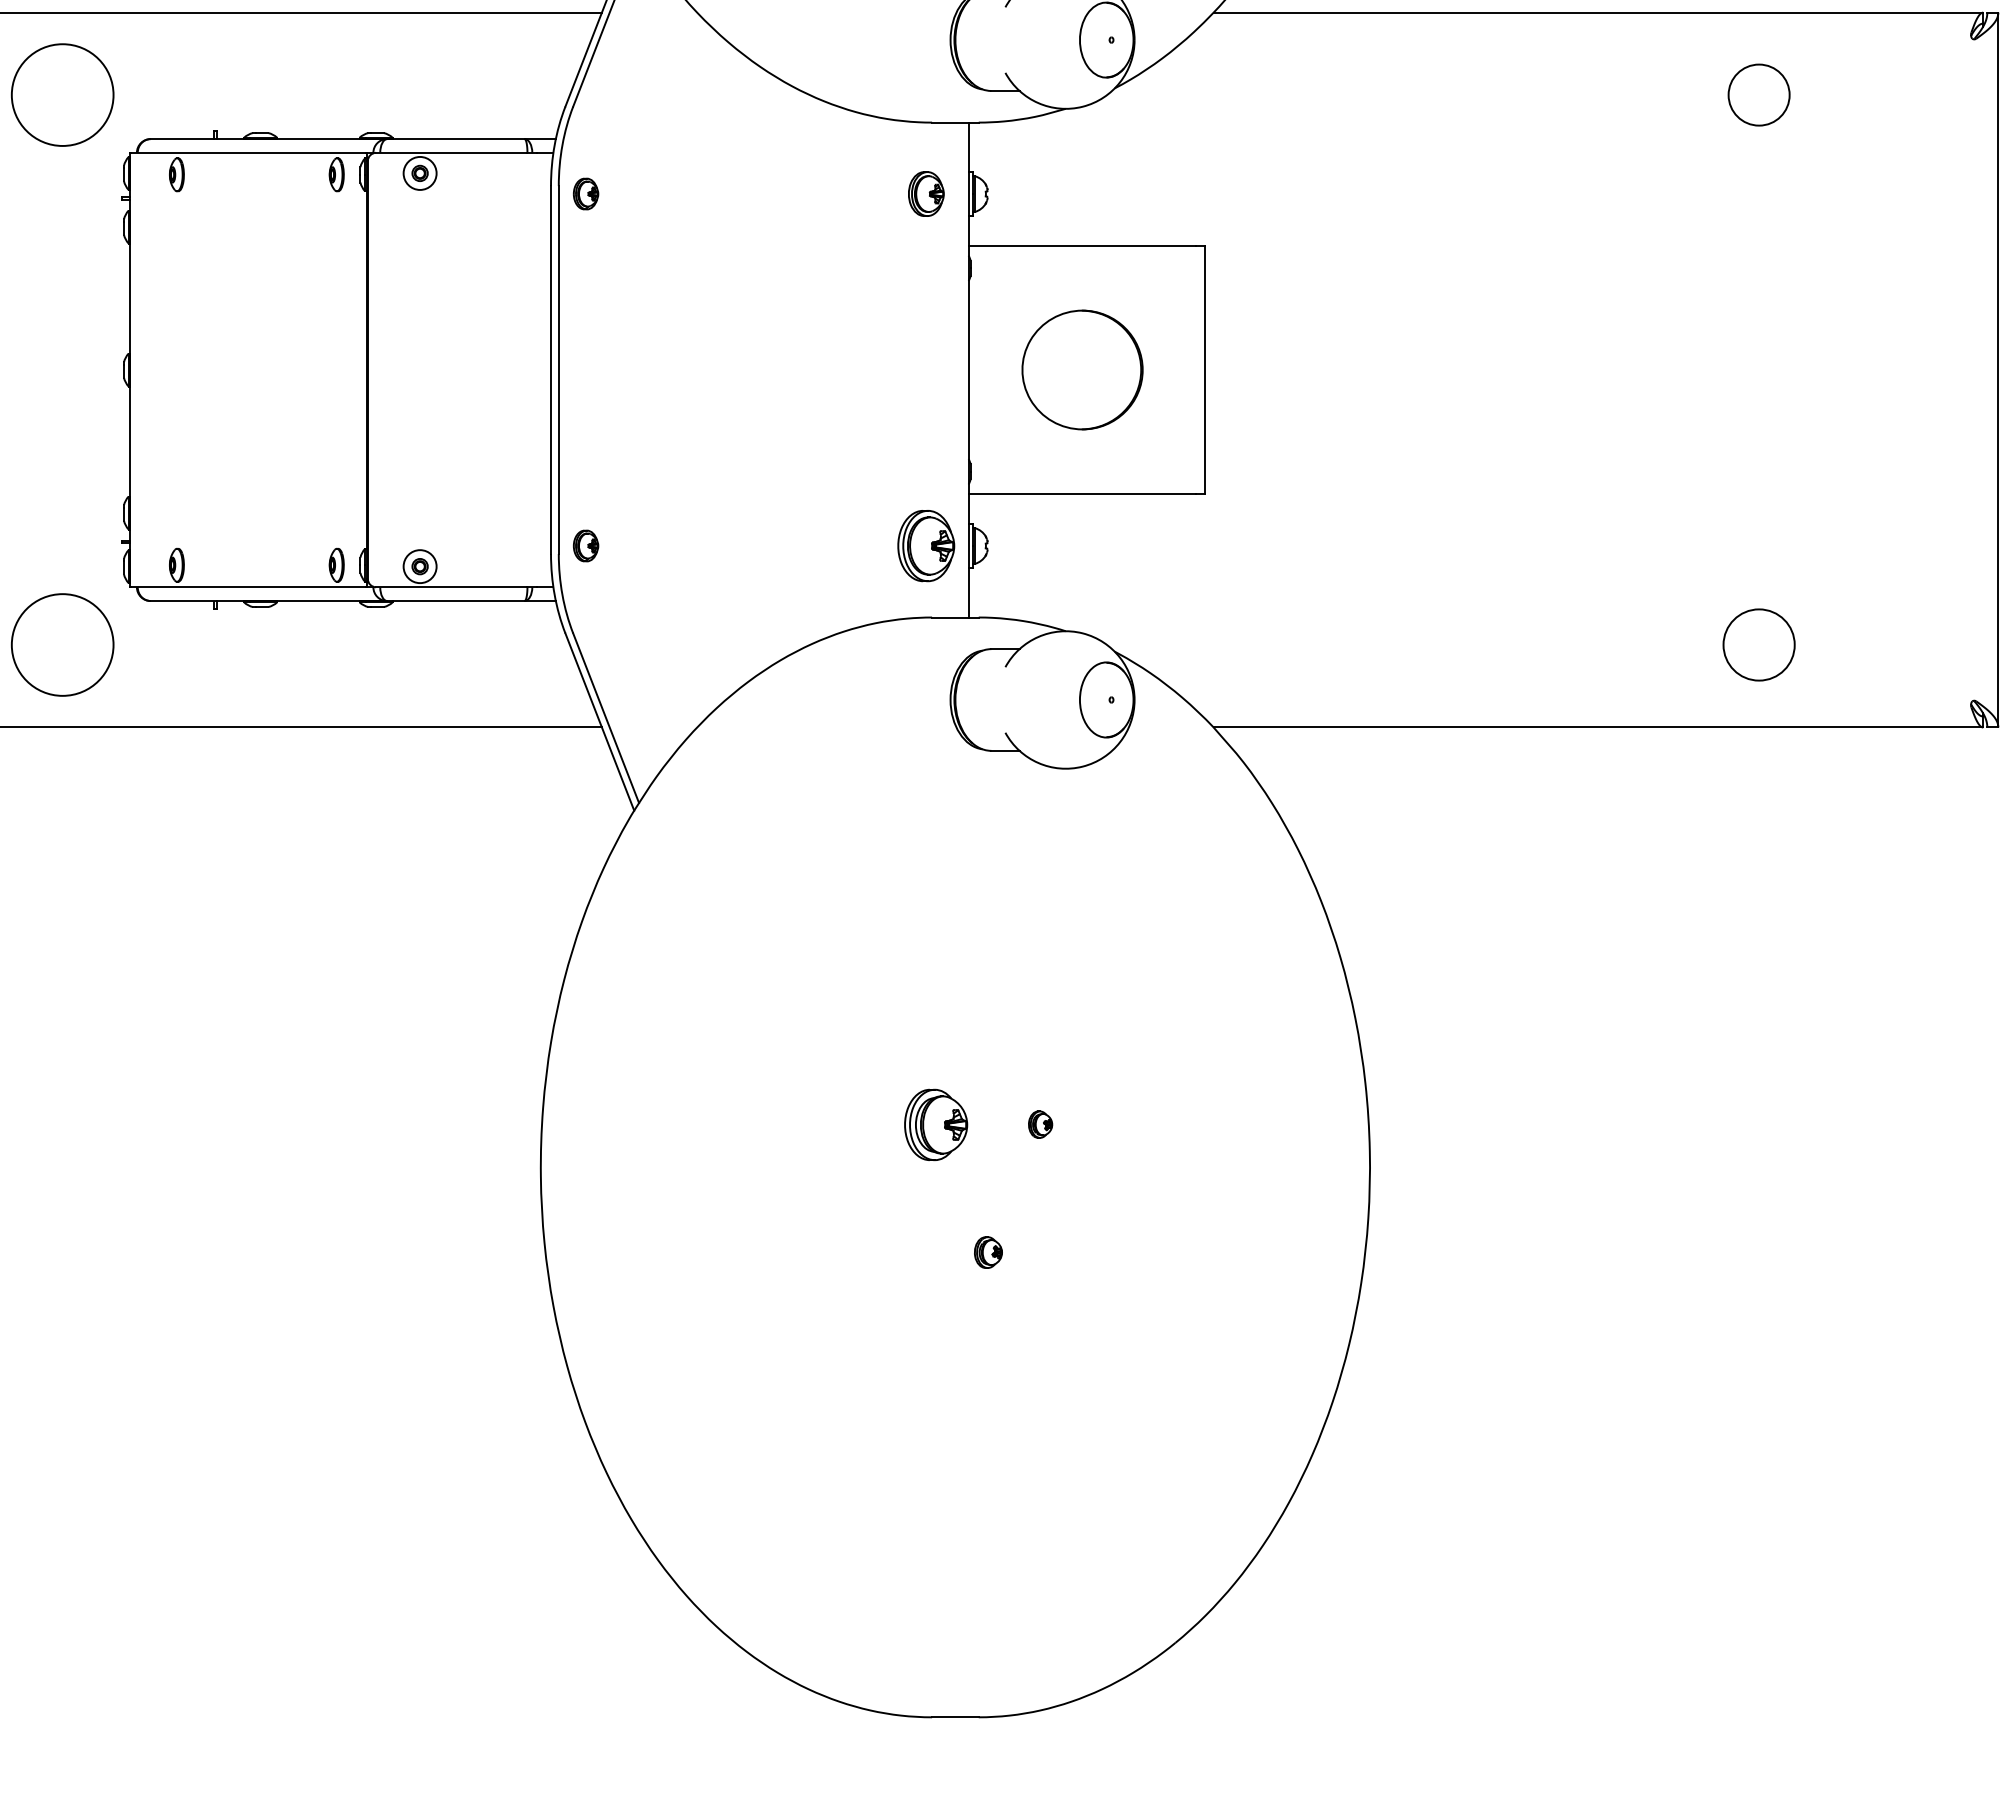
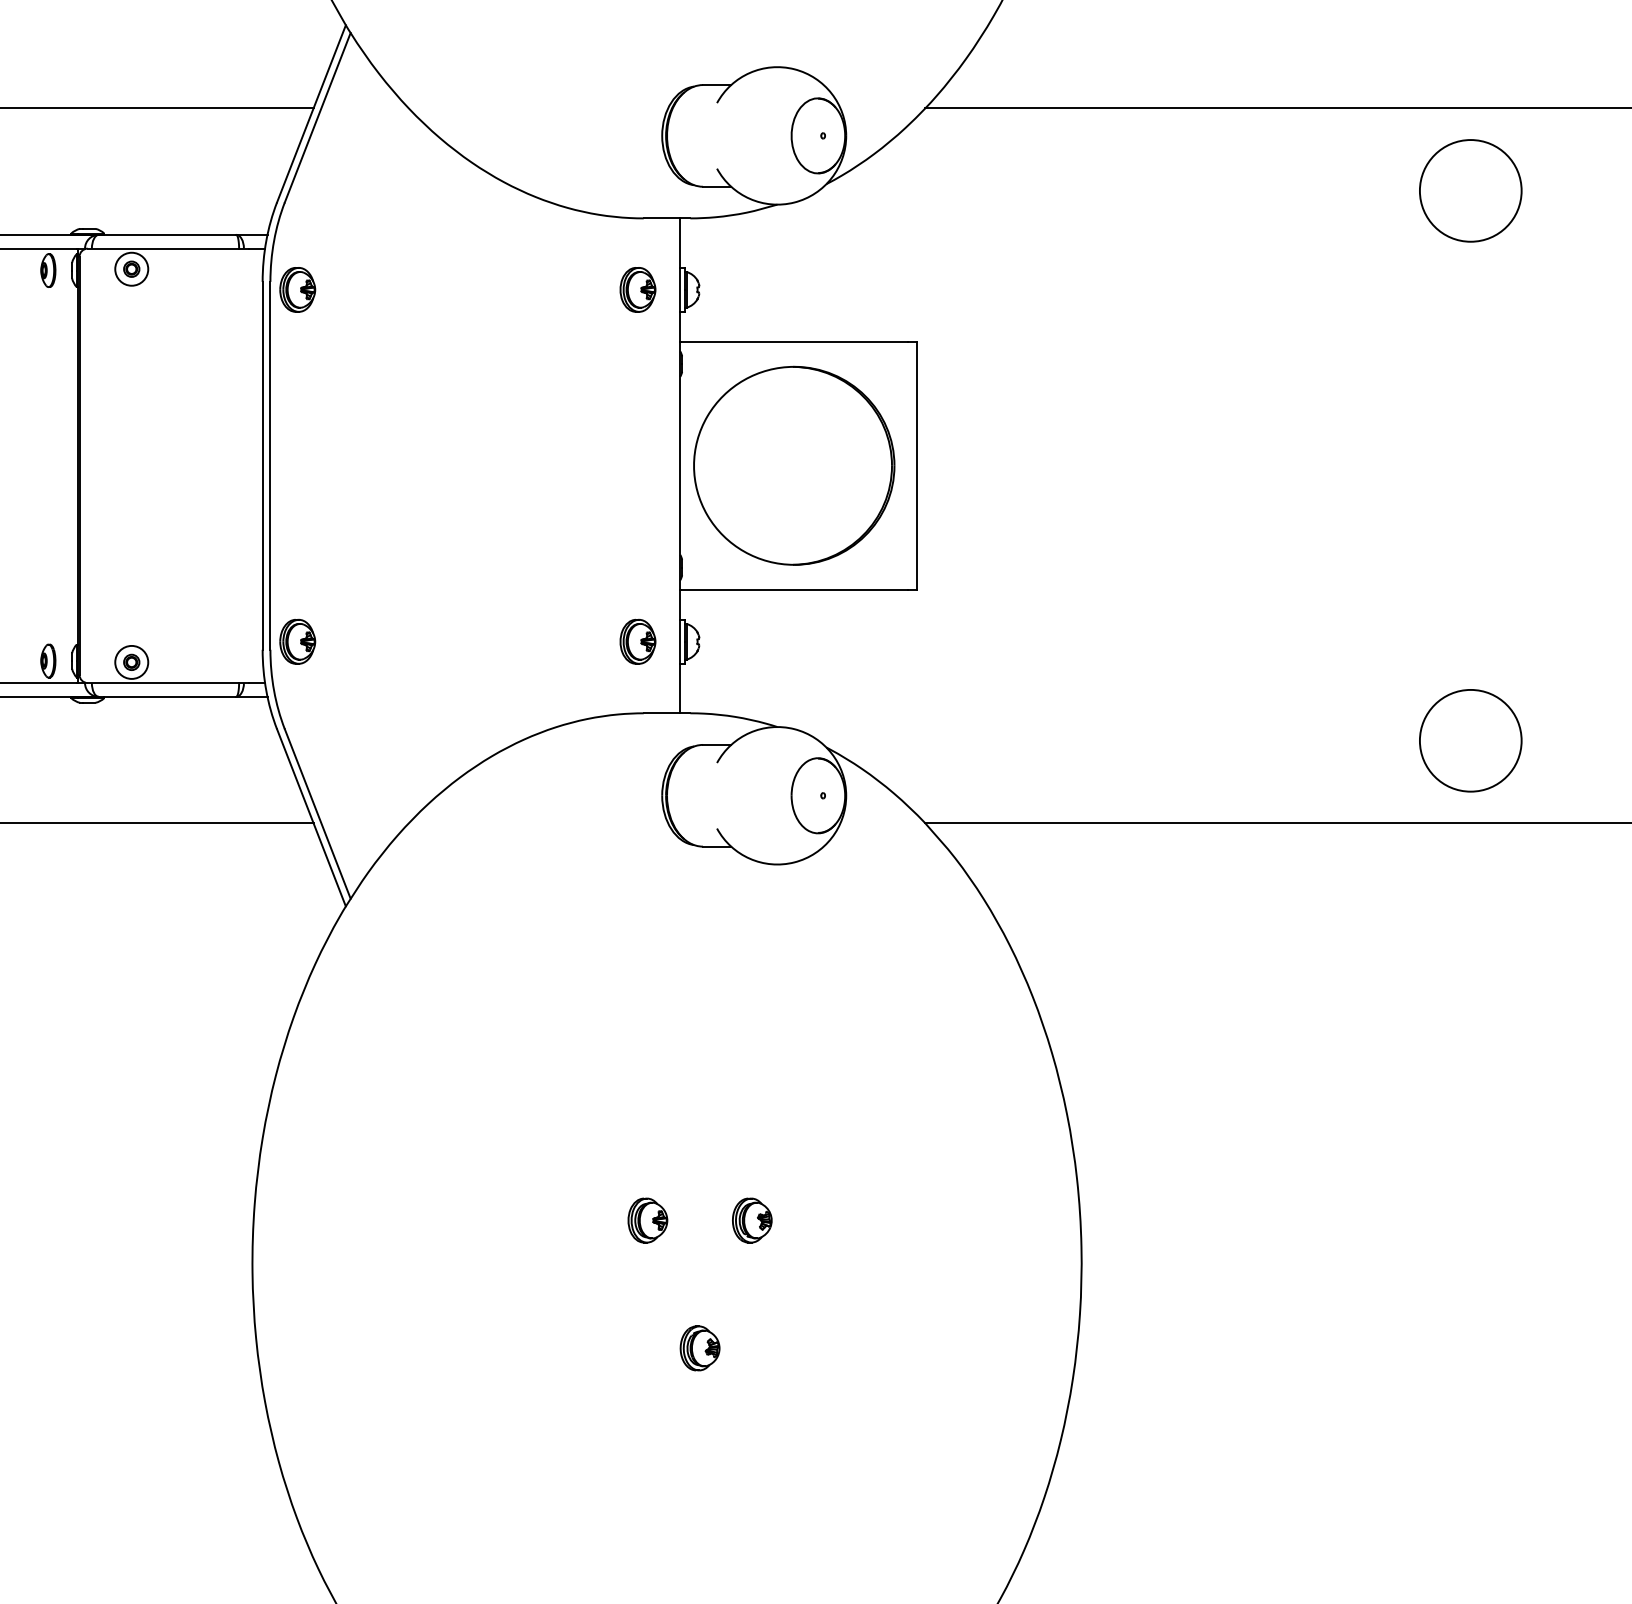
circle: (1759, 94) -> (1471, 190), size x1.67
part: (585, 193) -> (297, 289), size x1.43
part: (1082, 369) -> (794, 465), size x1.67
part: (585, 545) -> (297, 641), size x1.43
part: (926, 545) -> (638, 641), size x0.62
circle: (1759, 644) -> (1471, 740), size x1.43
part: (936, 1124) -> (648, 1220), size x0.62
part: (1040, 1124) -> (752, 1220), size x1.67
part: (988, 1252) -> (700, 1348), size x1.43

